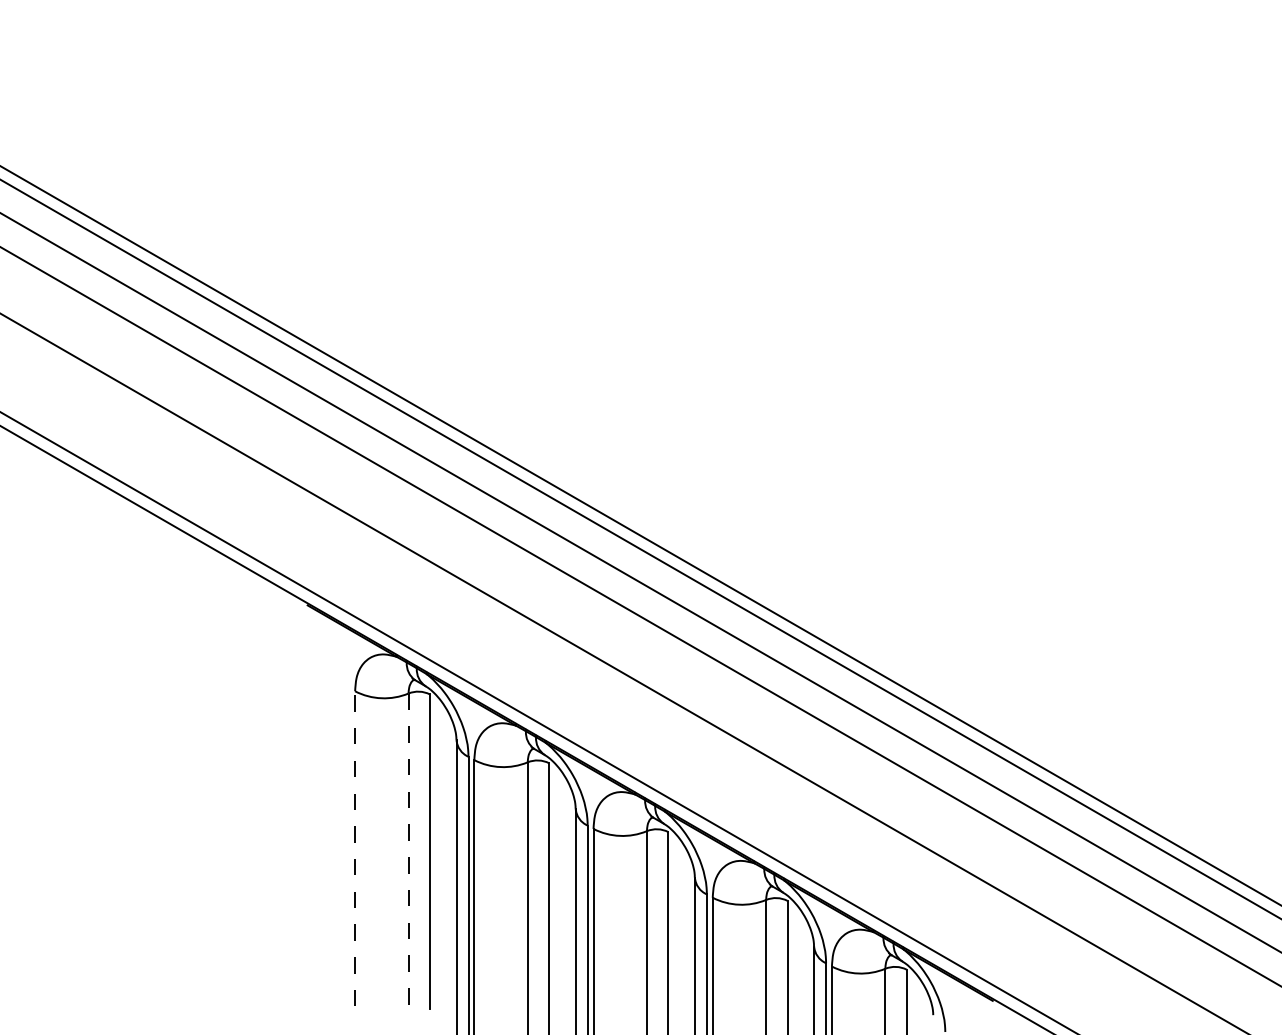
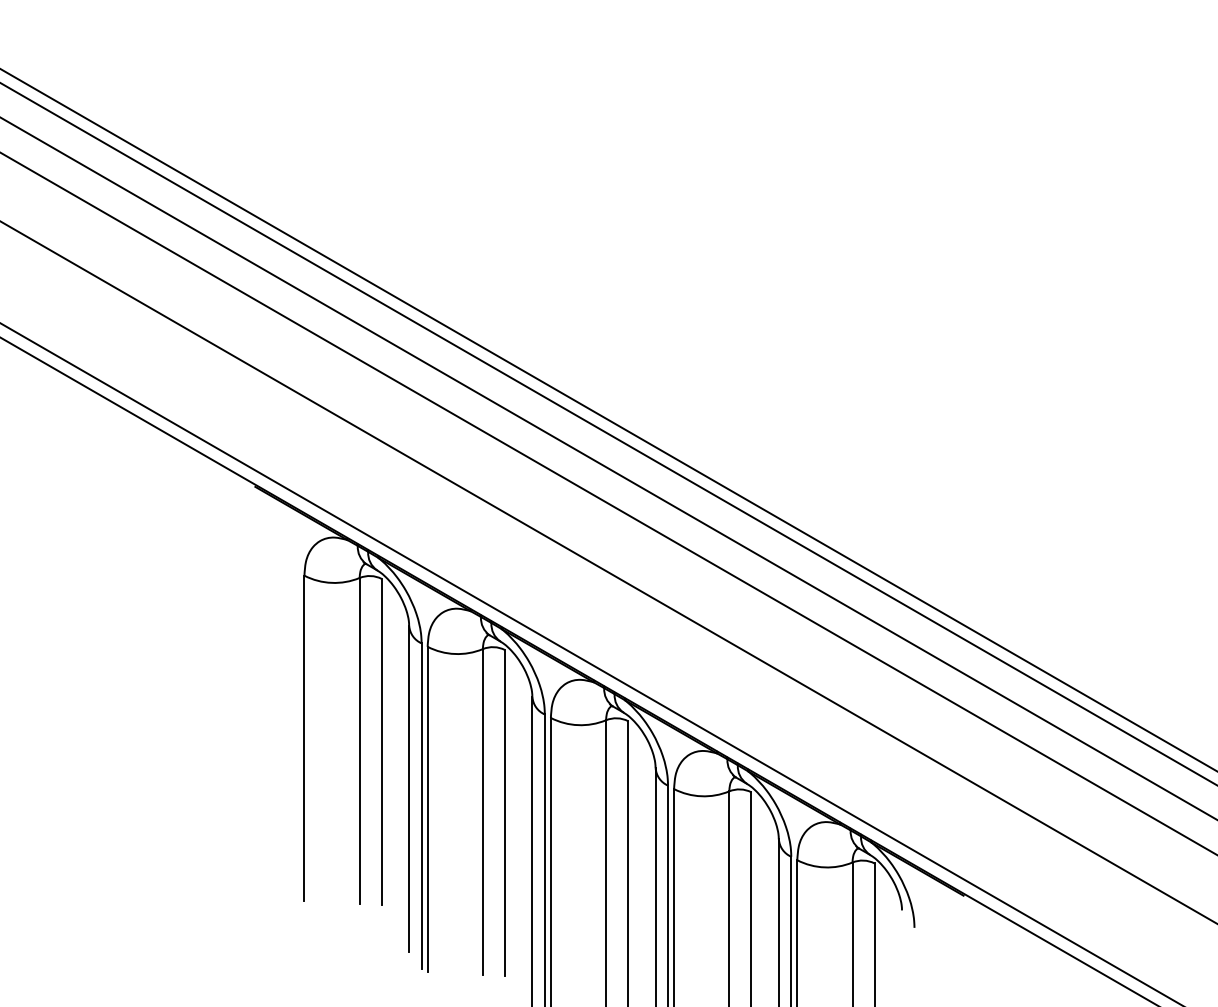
line: (355, 848) -> (304, 738), dashed -> solid
line: (408, 851) -> (359, 741), dashed -> solid

